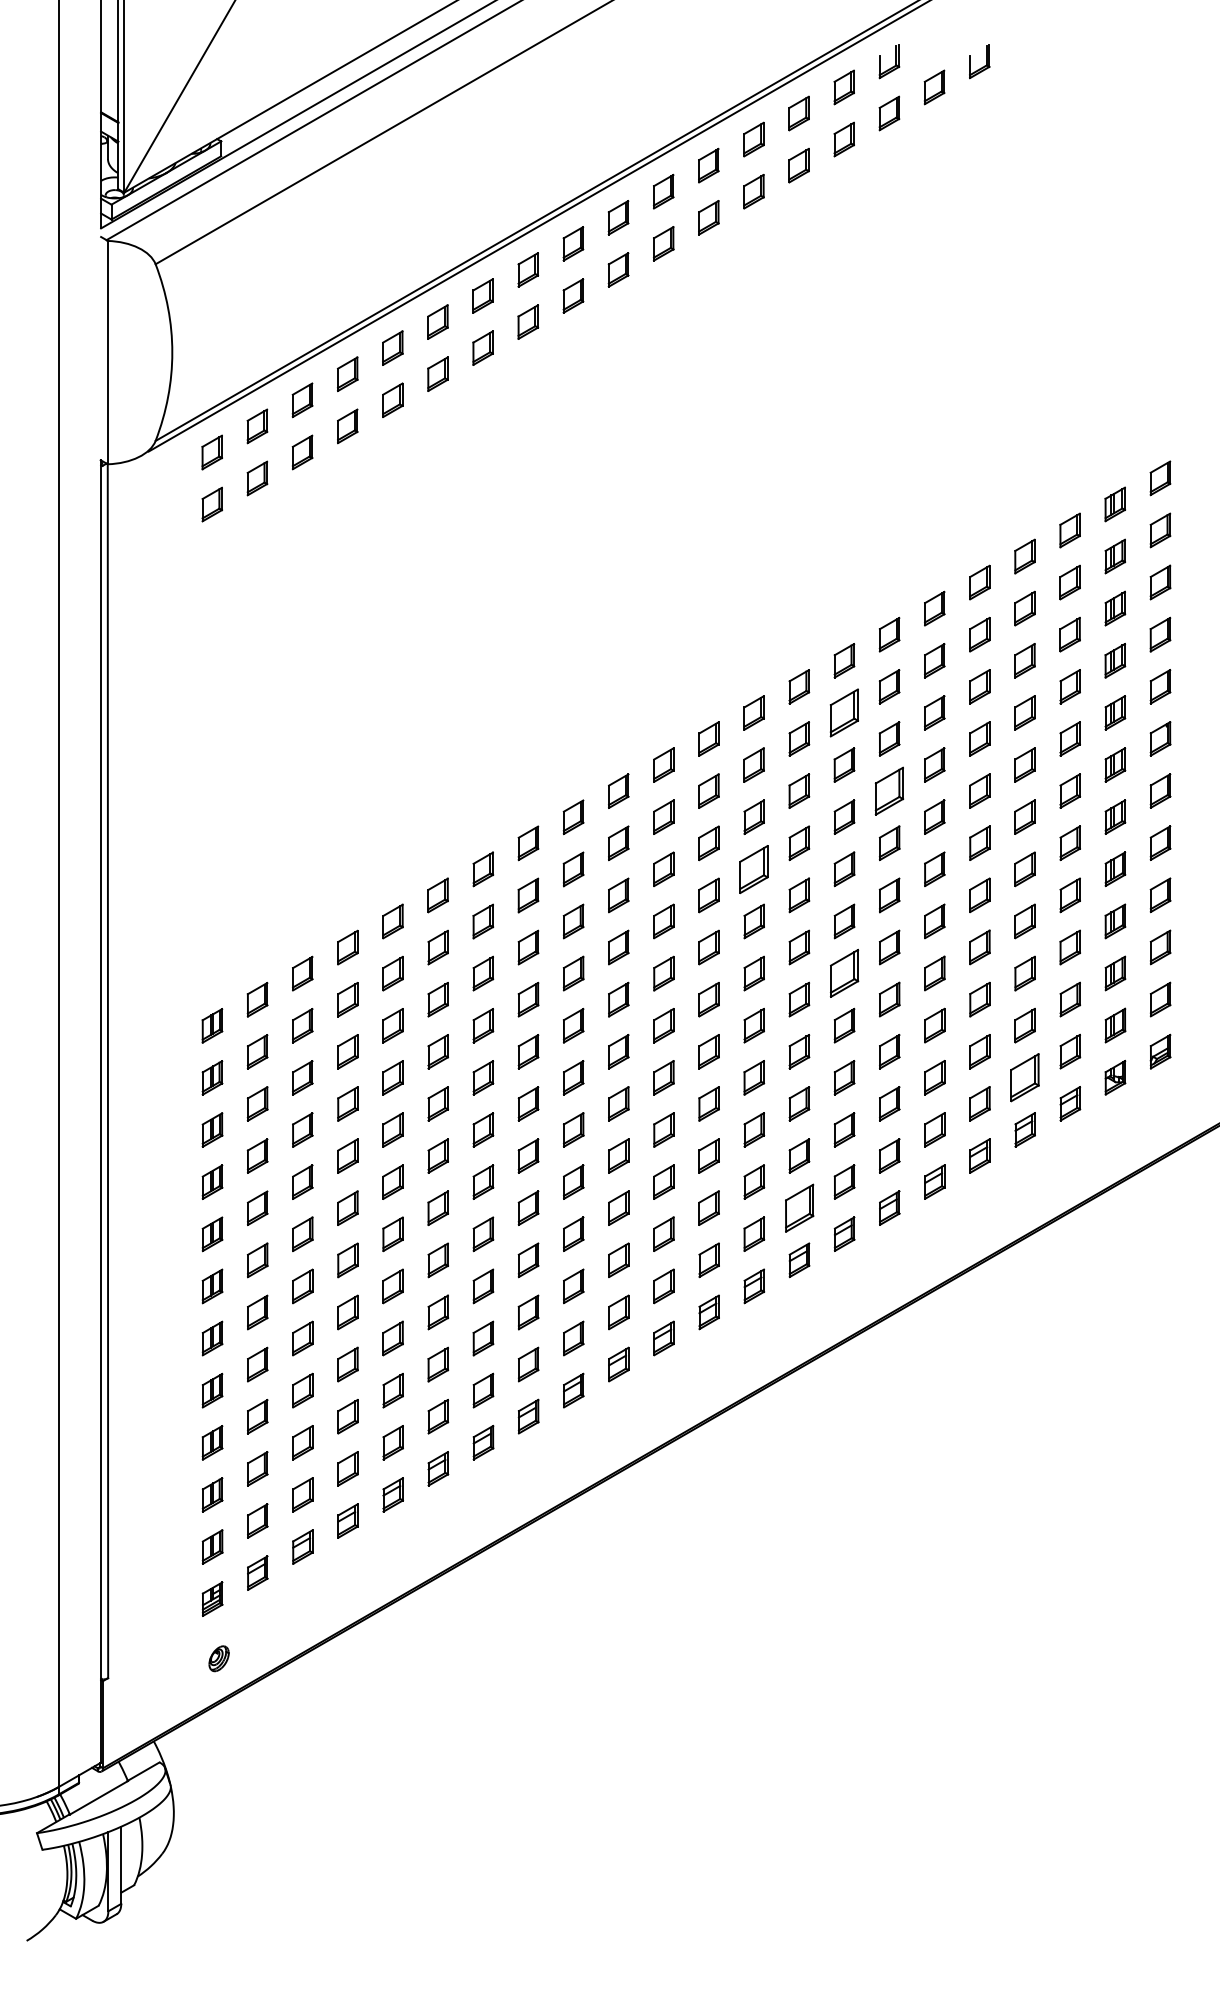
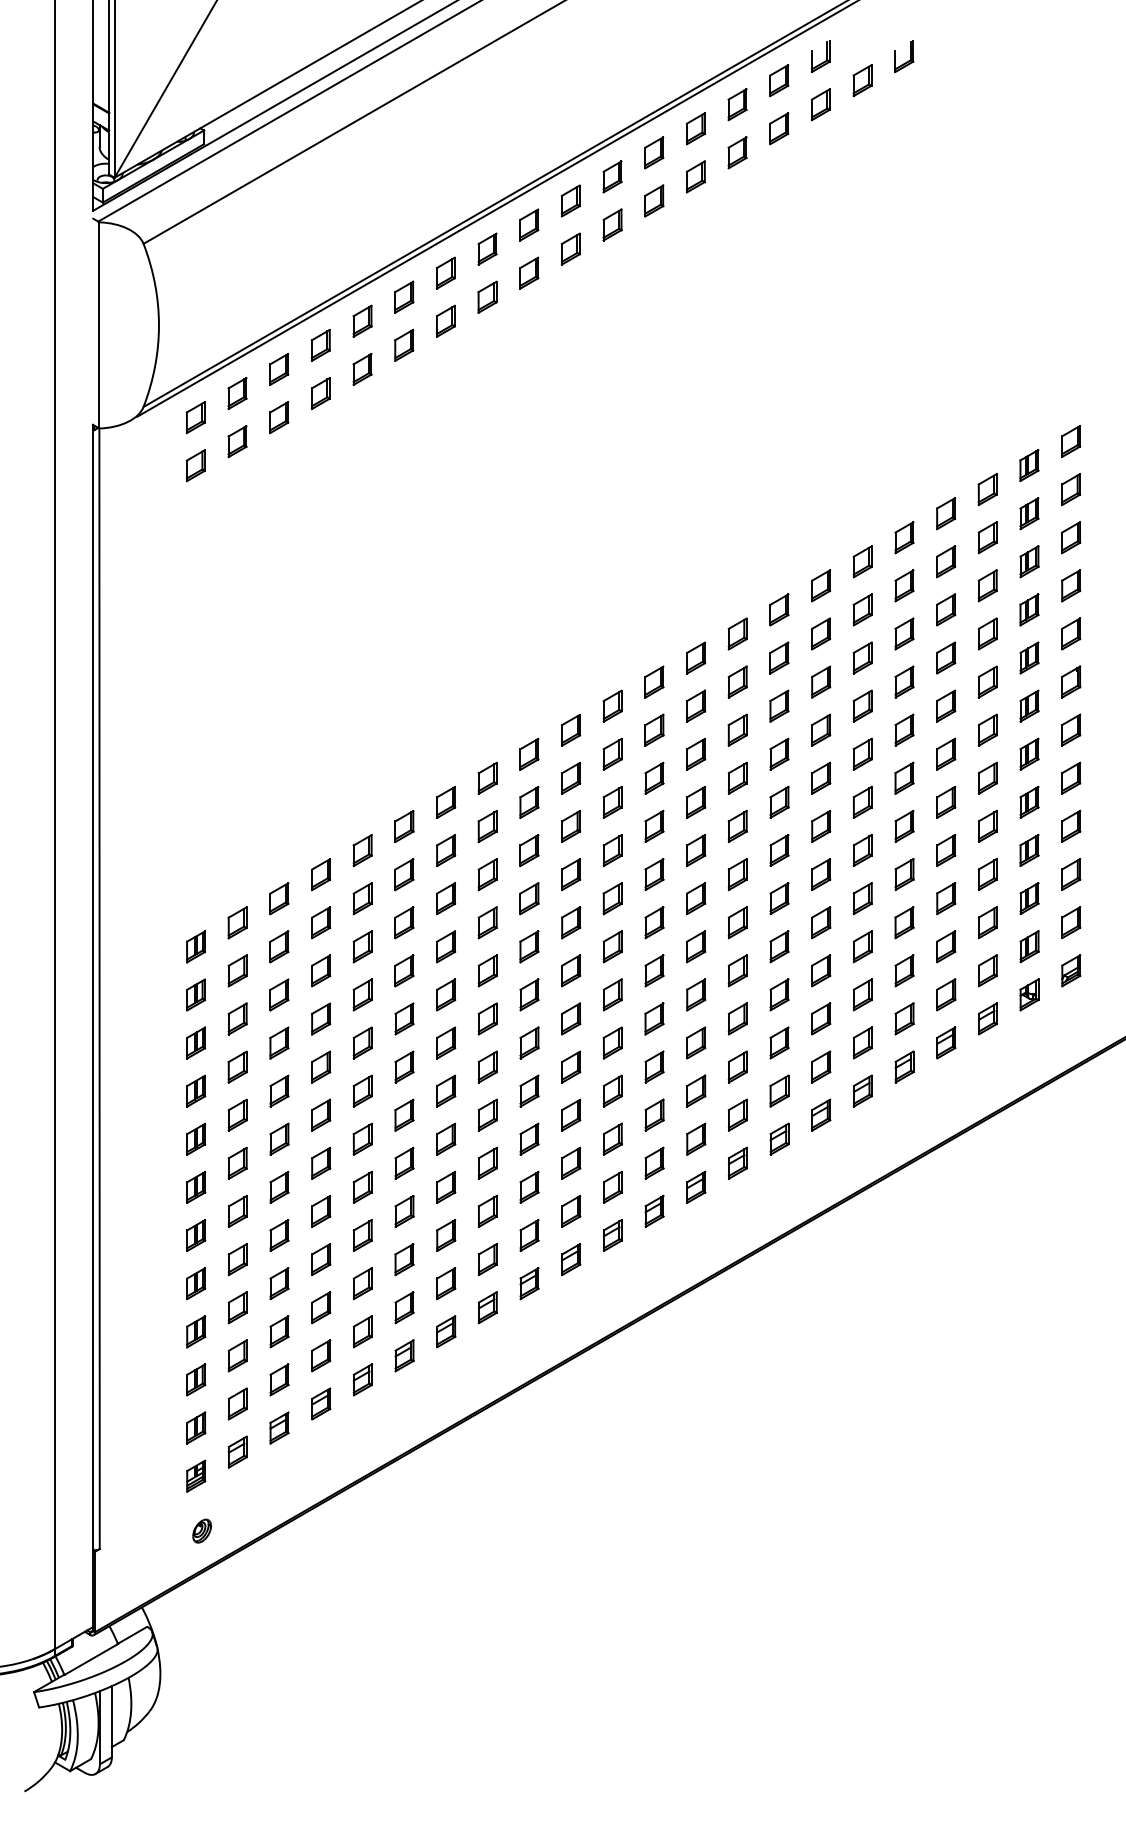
part: (844, 712) -> (779, 657), size x0.71
part: (890, 790) -> (821, 729), size x0.71
part: (754, 868) -> (696, 801), size x0.71
part: (844, 973) -> (779, 898), size x0.71
part: (1025, 1077) -> (946, 994), size x0.71
part: (799, 1207) -> (737, 1114), size x0.71

